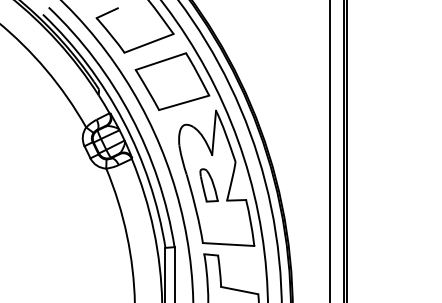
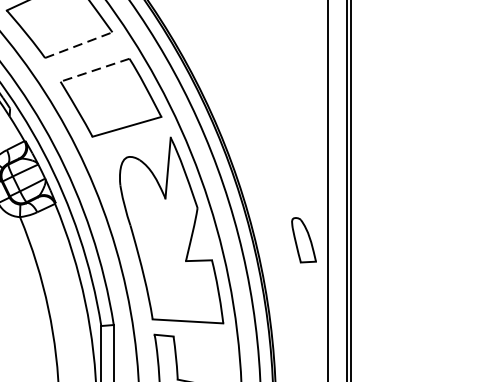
line: (149, 43) -> (79, 45), solid -> dashed
line: (160, 61) -> (94, 70), solid -> dashed
part: (208, 185) -> (303, 240), moved

